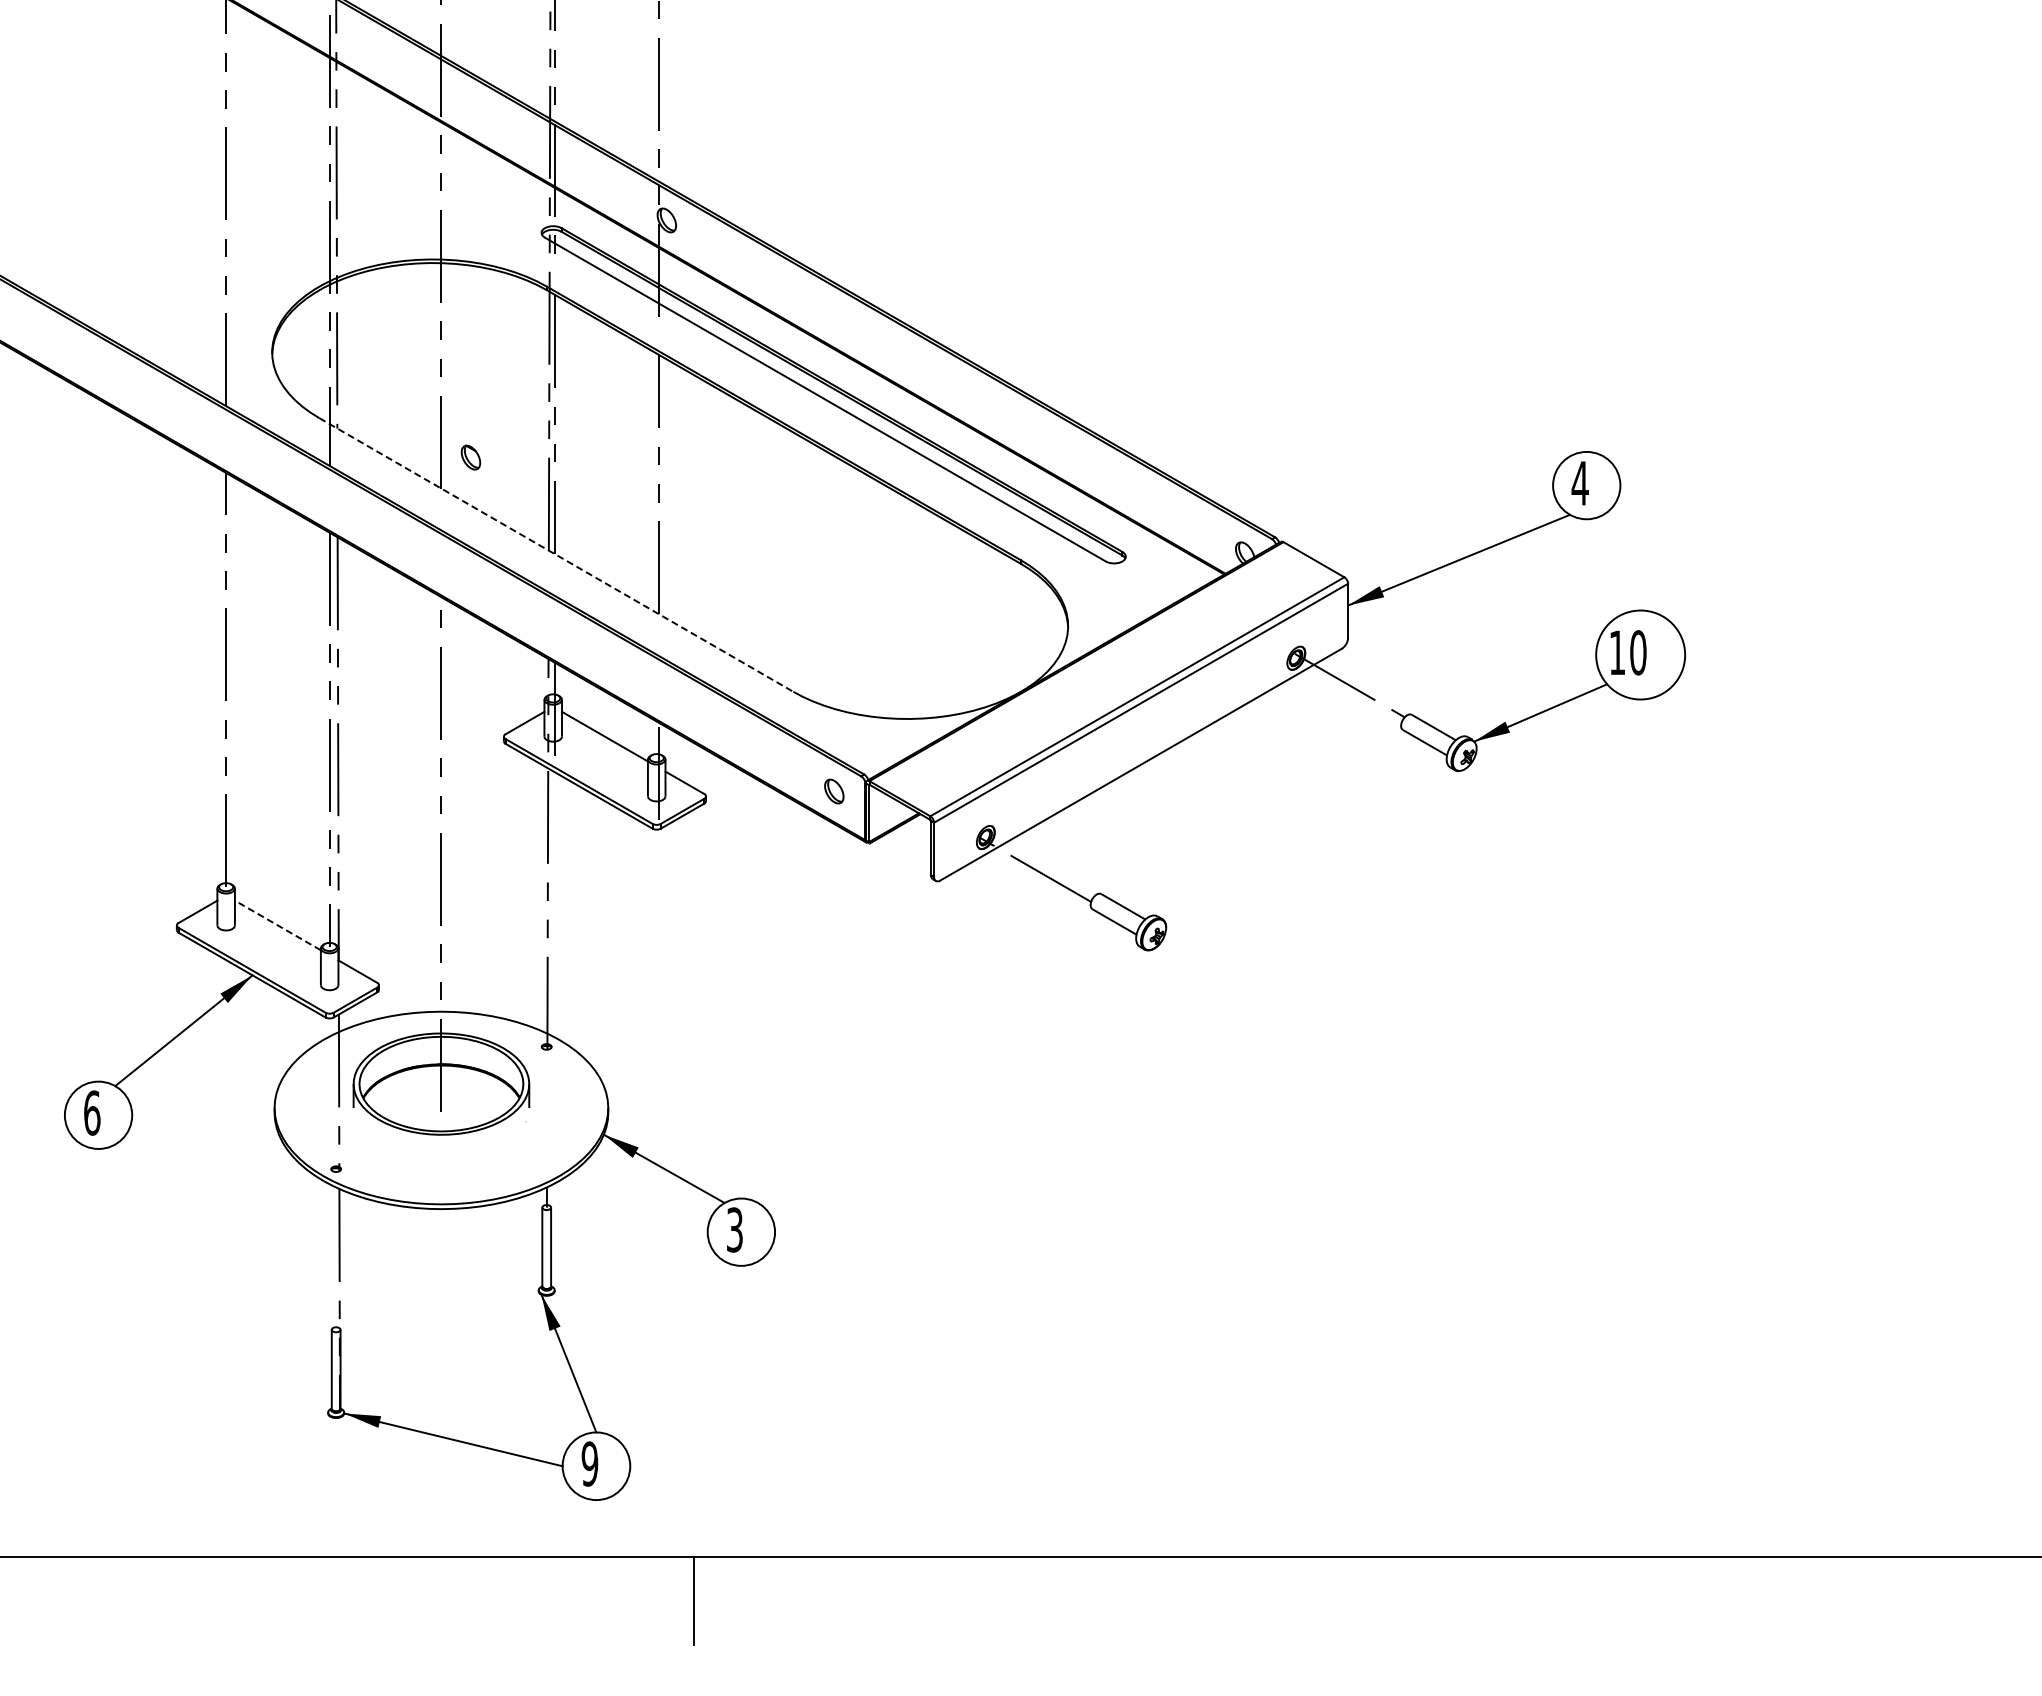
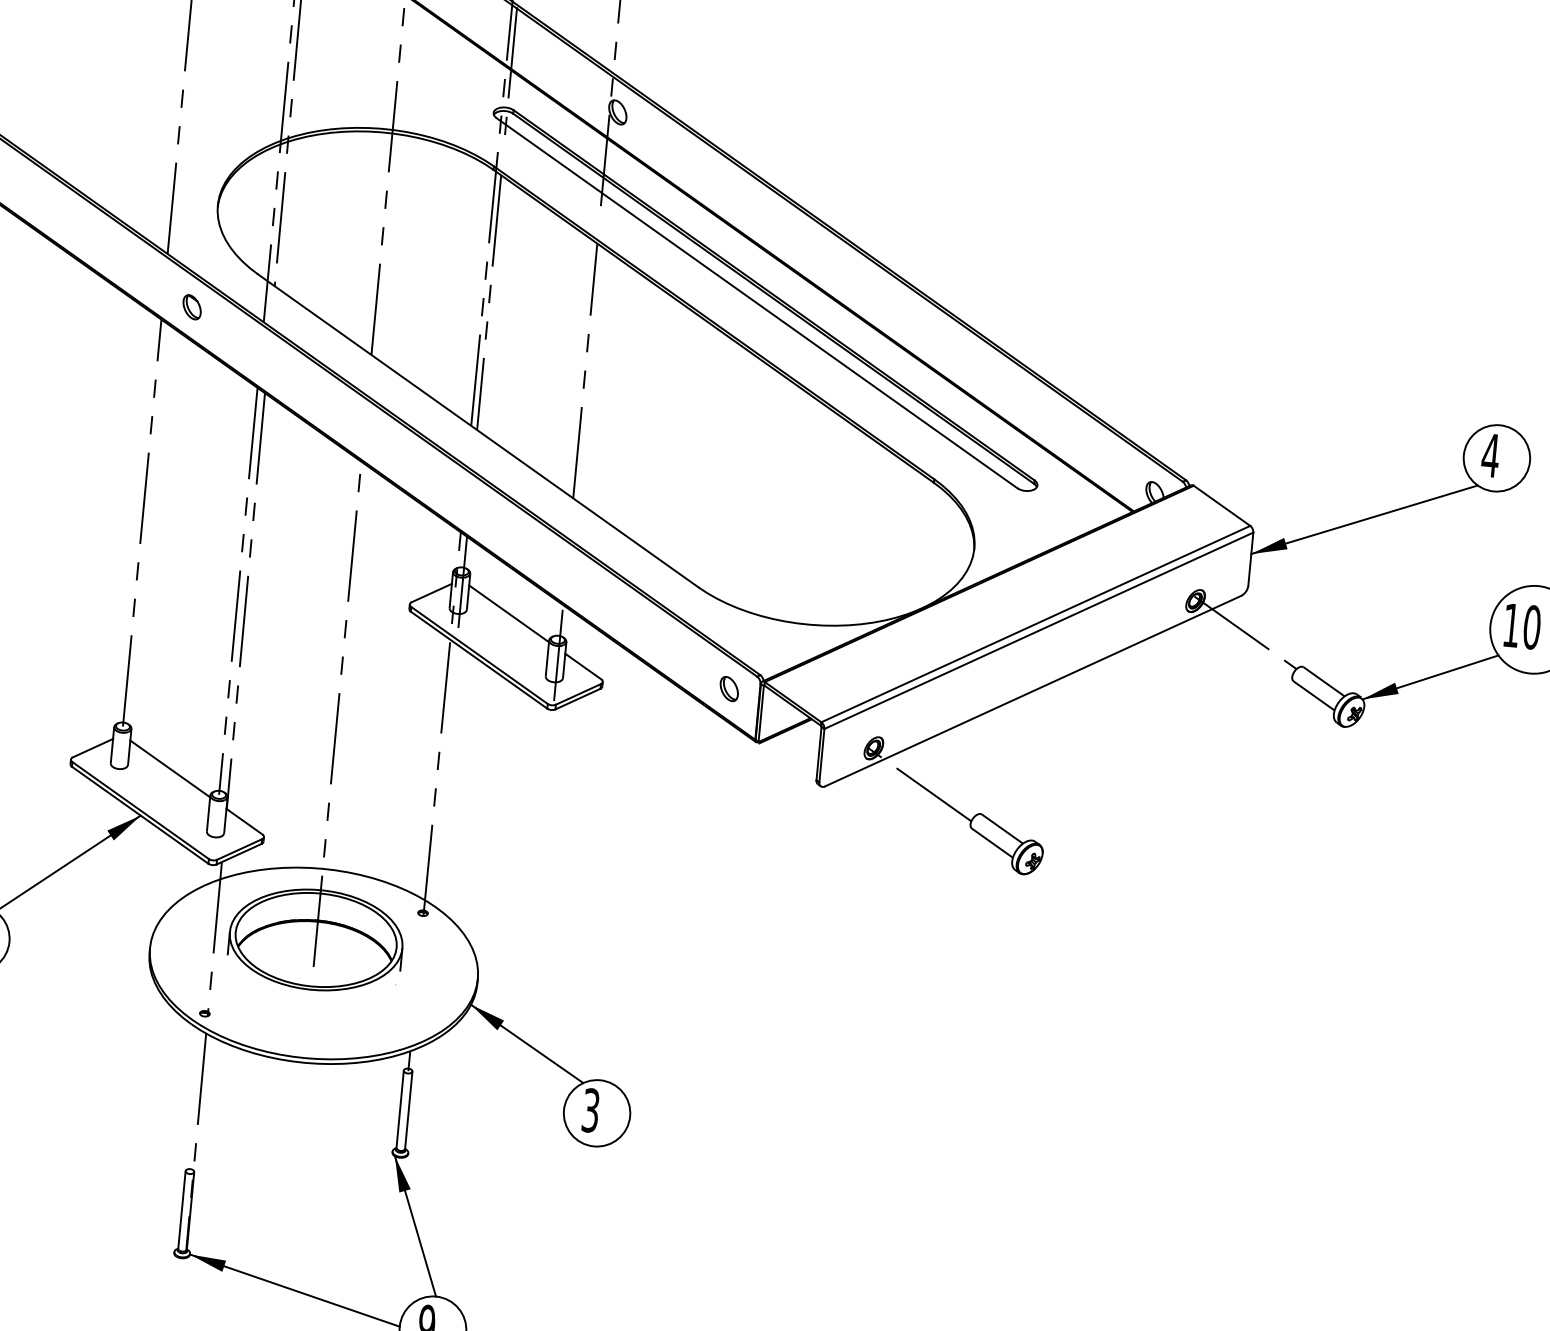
part: (470, 457) -> (191, 307), moved
line: (556, 554) -> (478, 430), dashed -> solid
line: (277, 925) -> (169, 768), dashed -> solid

